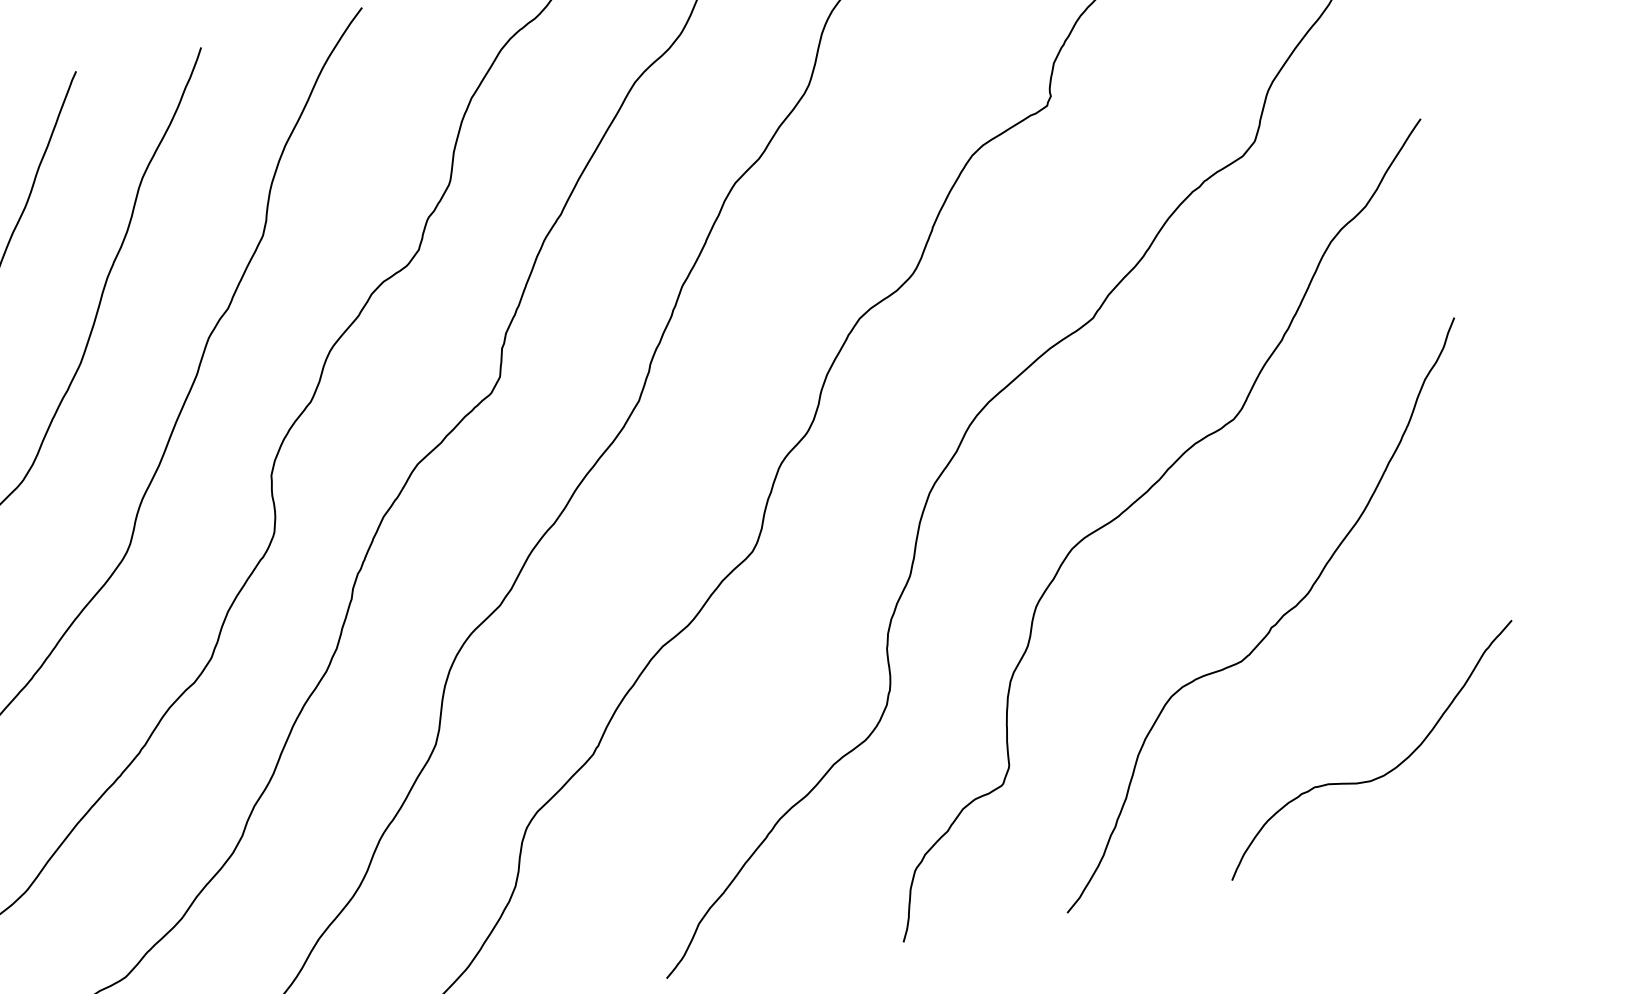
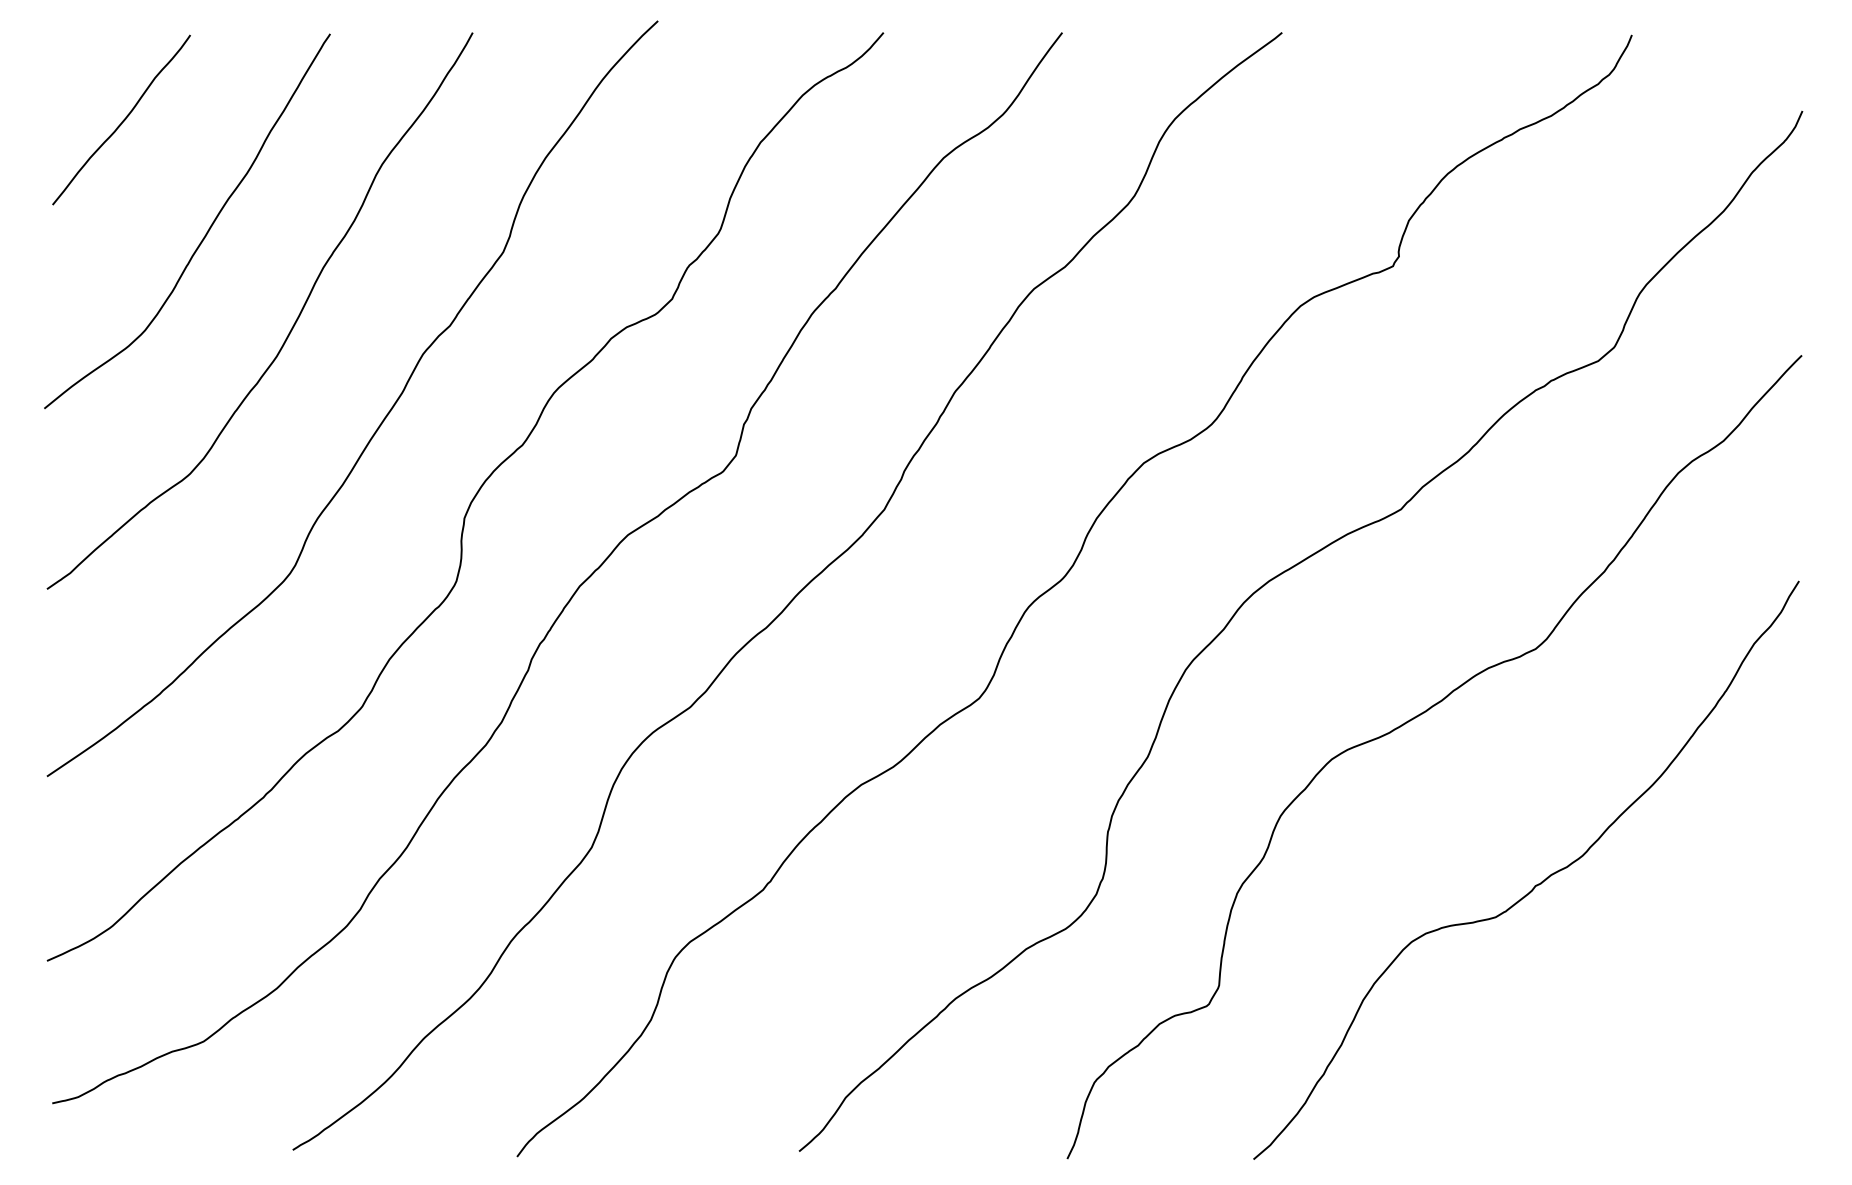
curve: (1385, 773) -> (1631, 1069), removed

